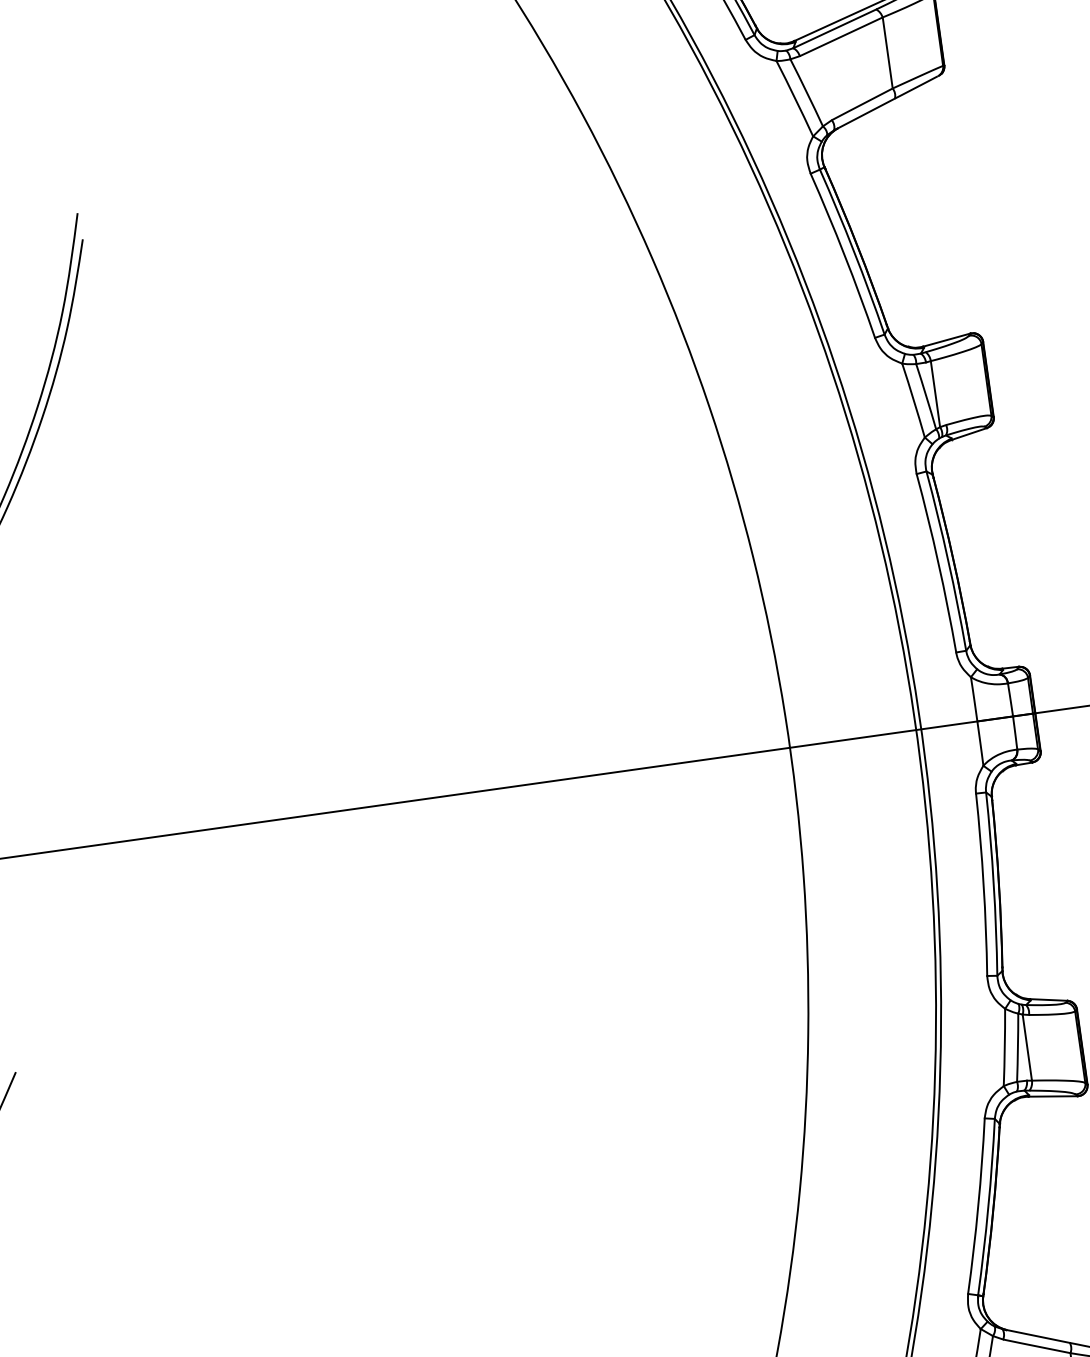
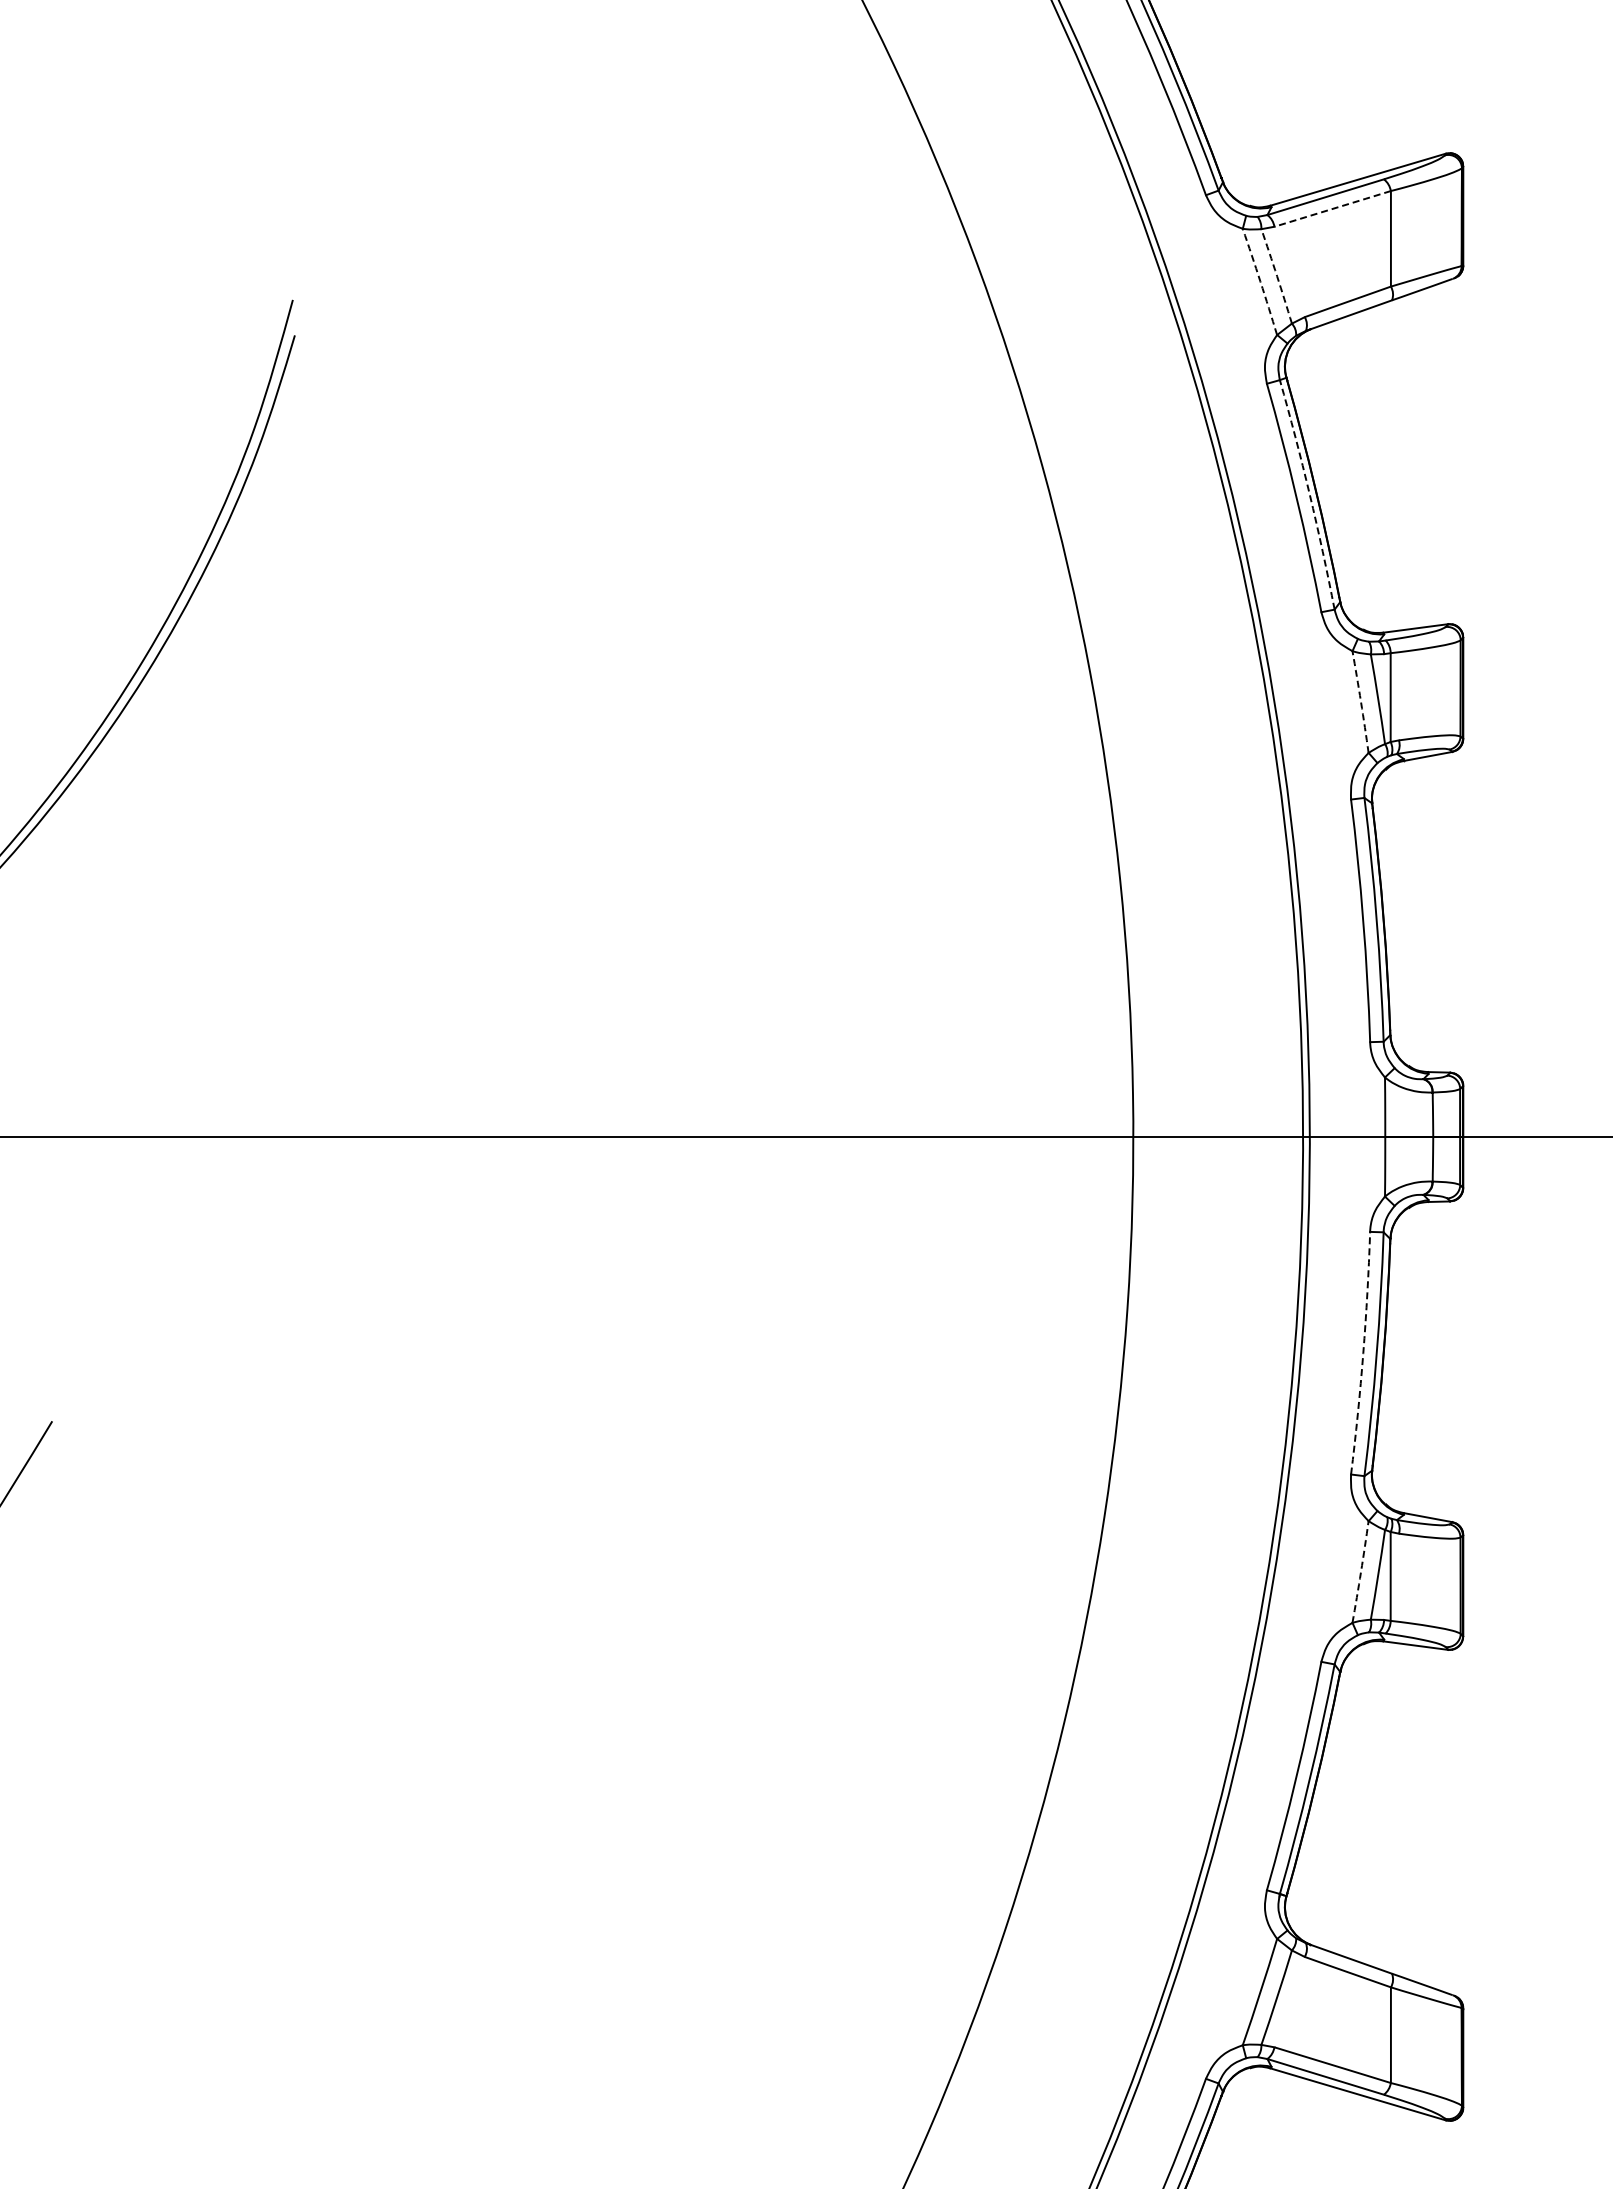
line: (841, 36) -> (1333, 208), solid -> dashed
arc: (807, 92) -> (1277, 276), solid -> dashed
arc: (795, 98) -> (1260, 281), solid -> dashed
arc: (853, 251) -> (1309, 494), solid -> dashed
arc: (914, 400) -> (1361, 702), solid -> dashed
arc: (983, 884) -> (1363, 1353), solid -> dashed
arc: (1005, 1047) -> (1361, 1572), solid -> dashed

